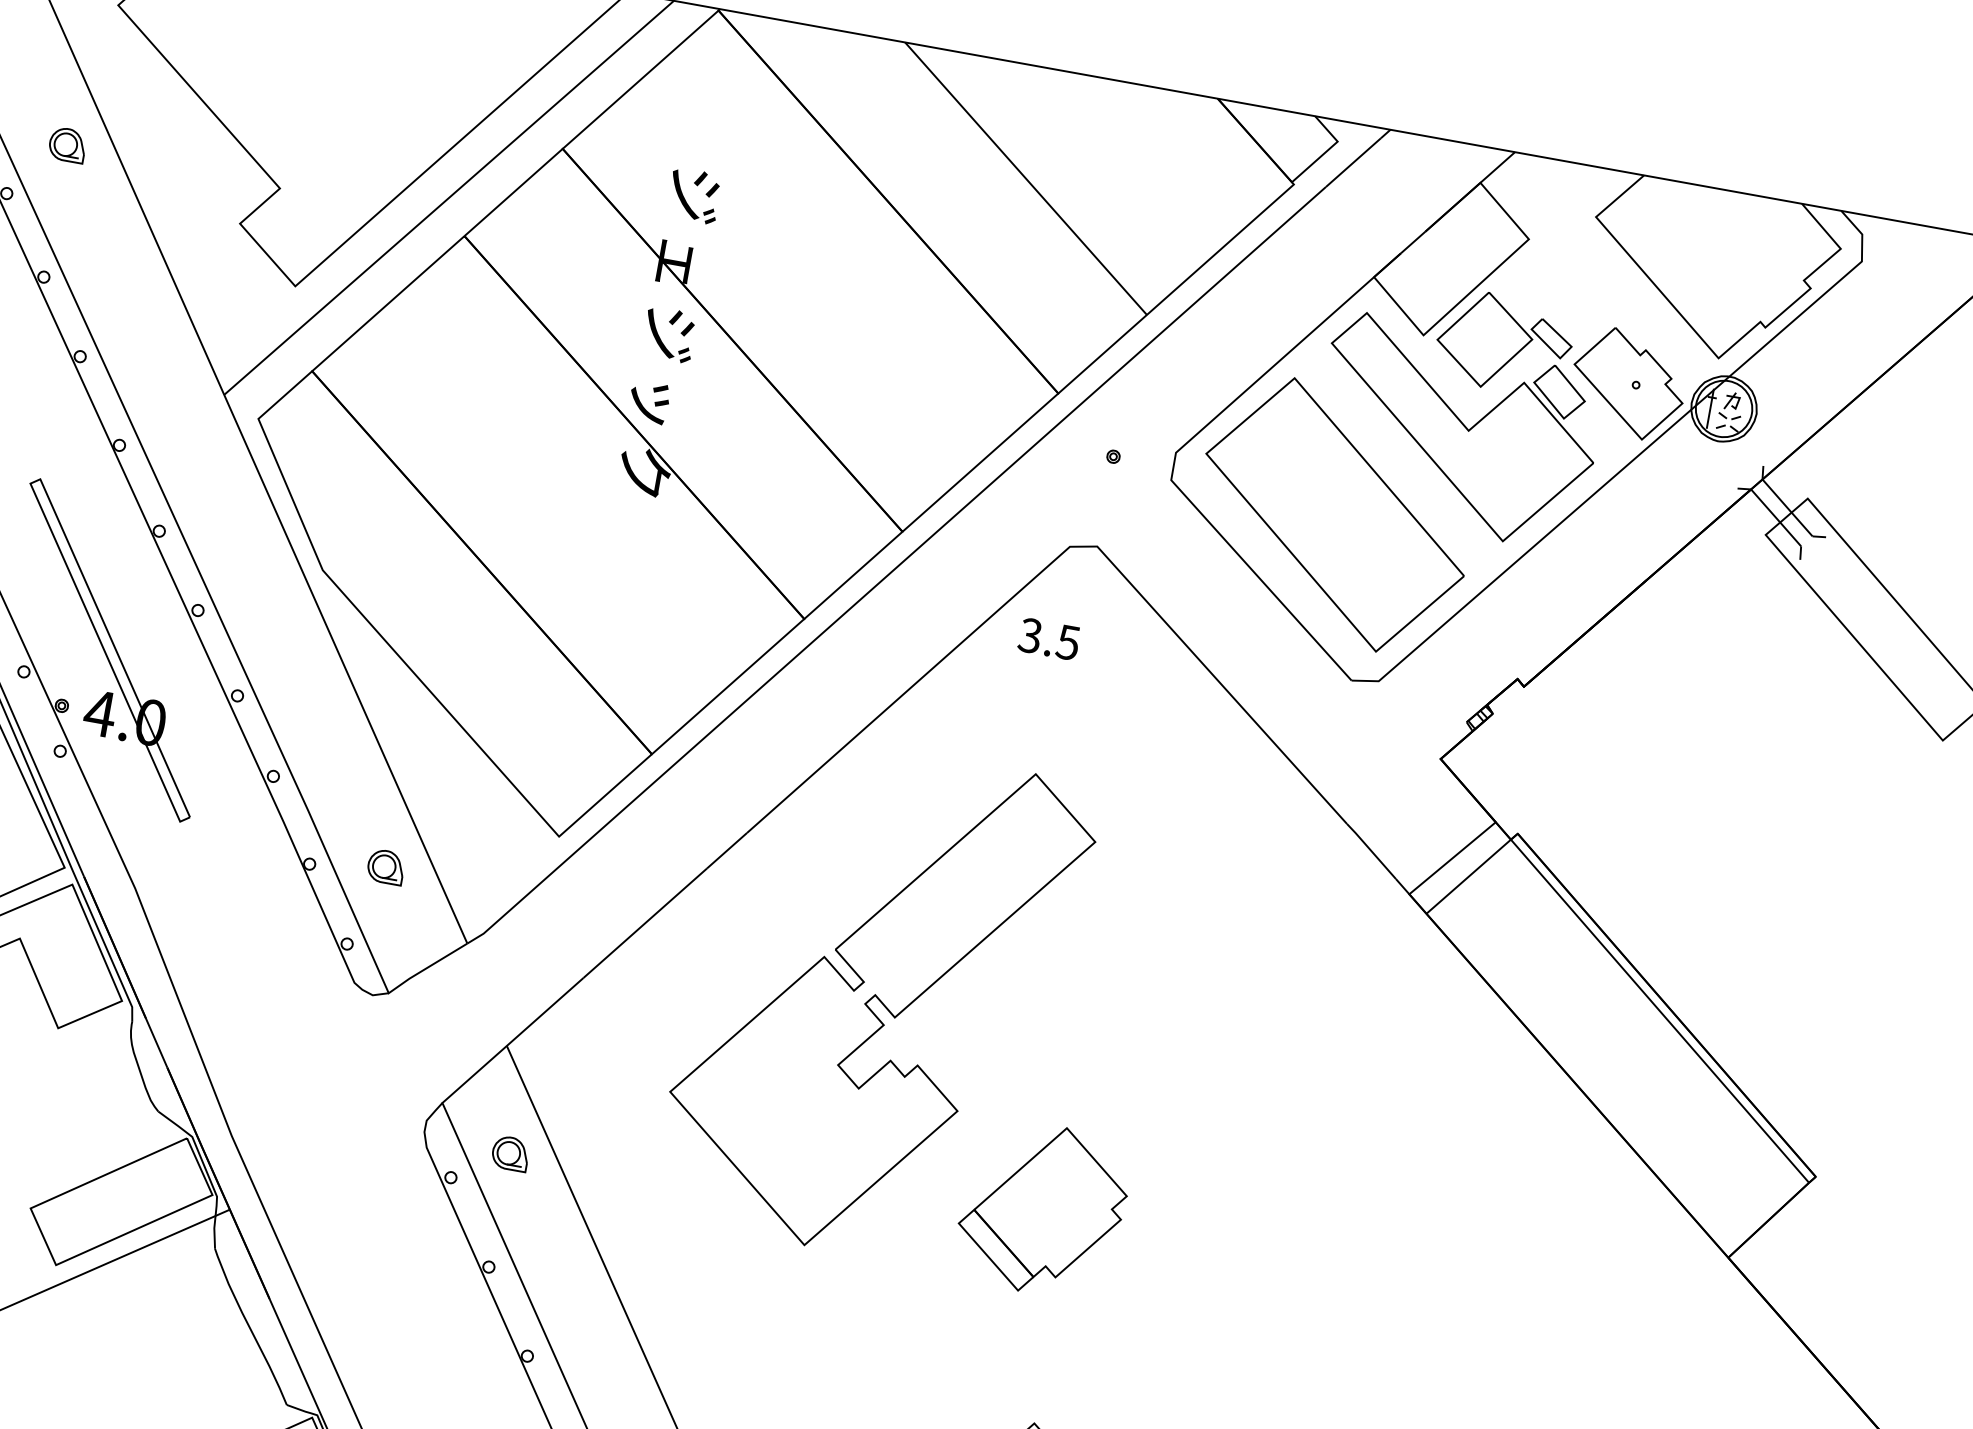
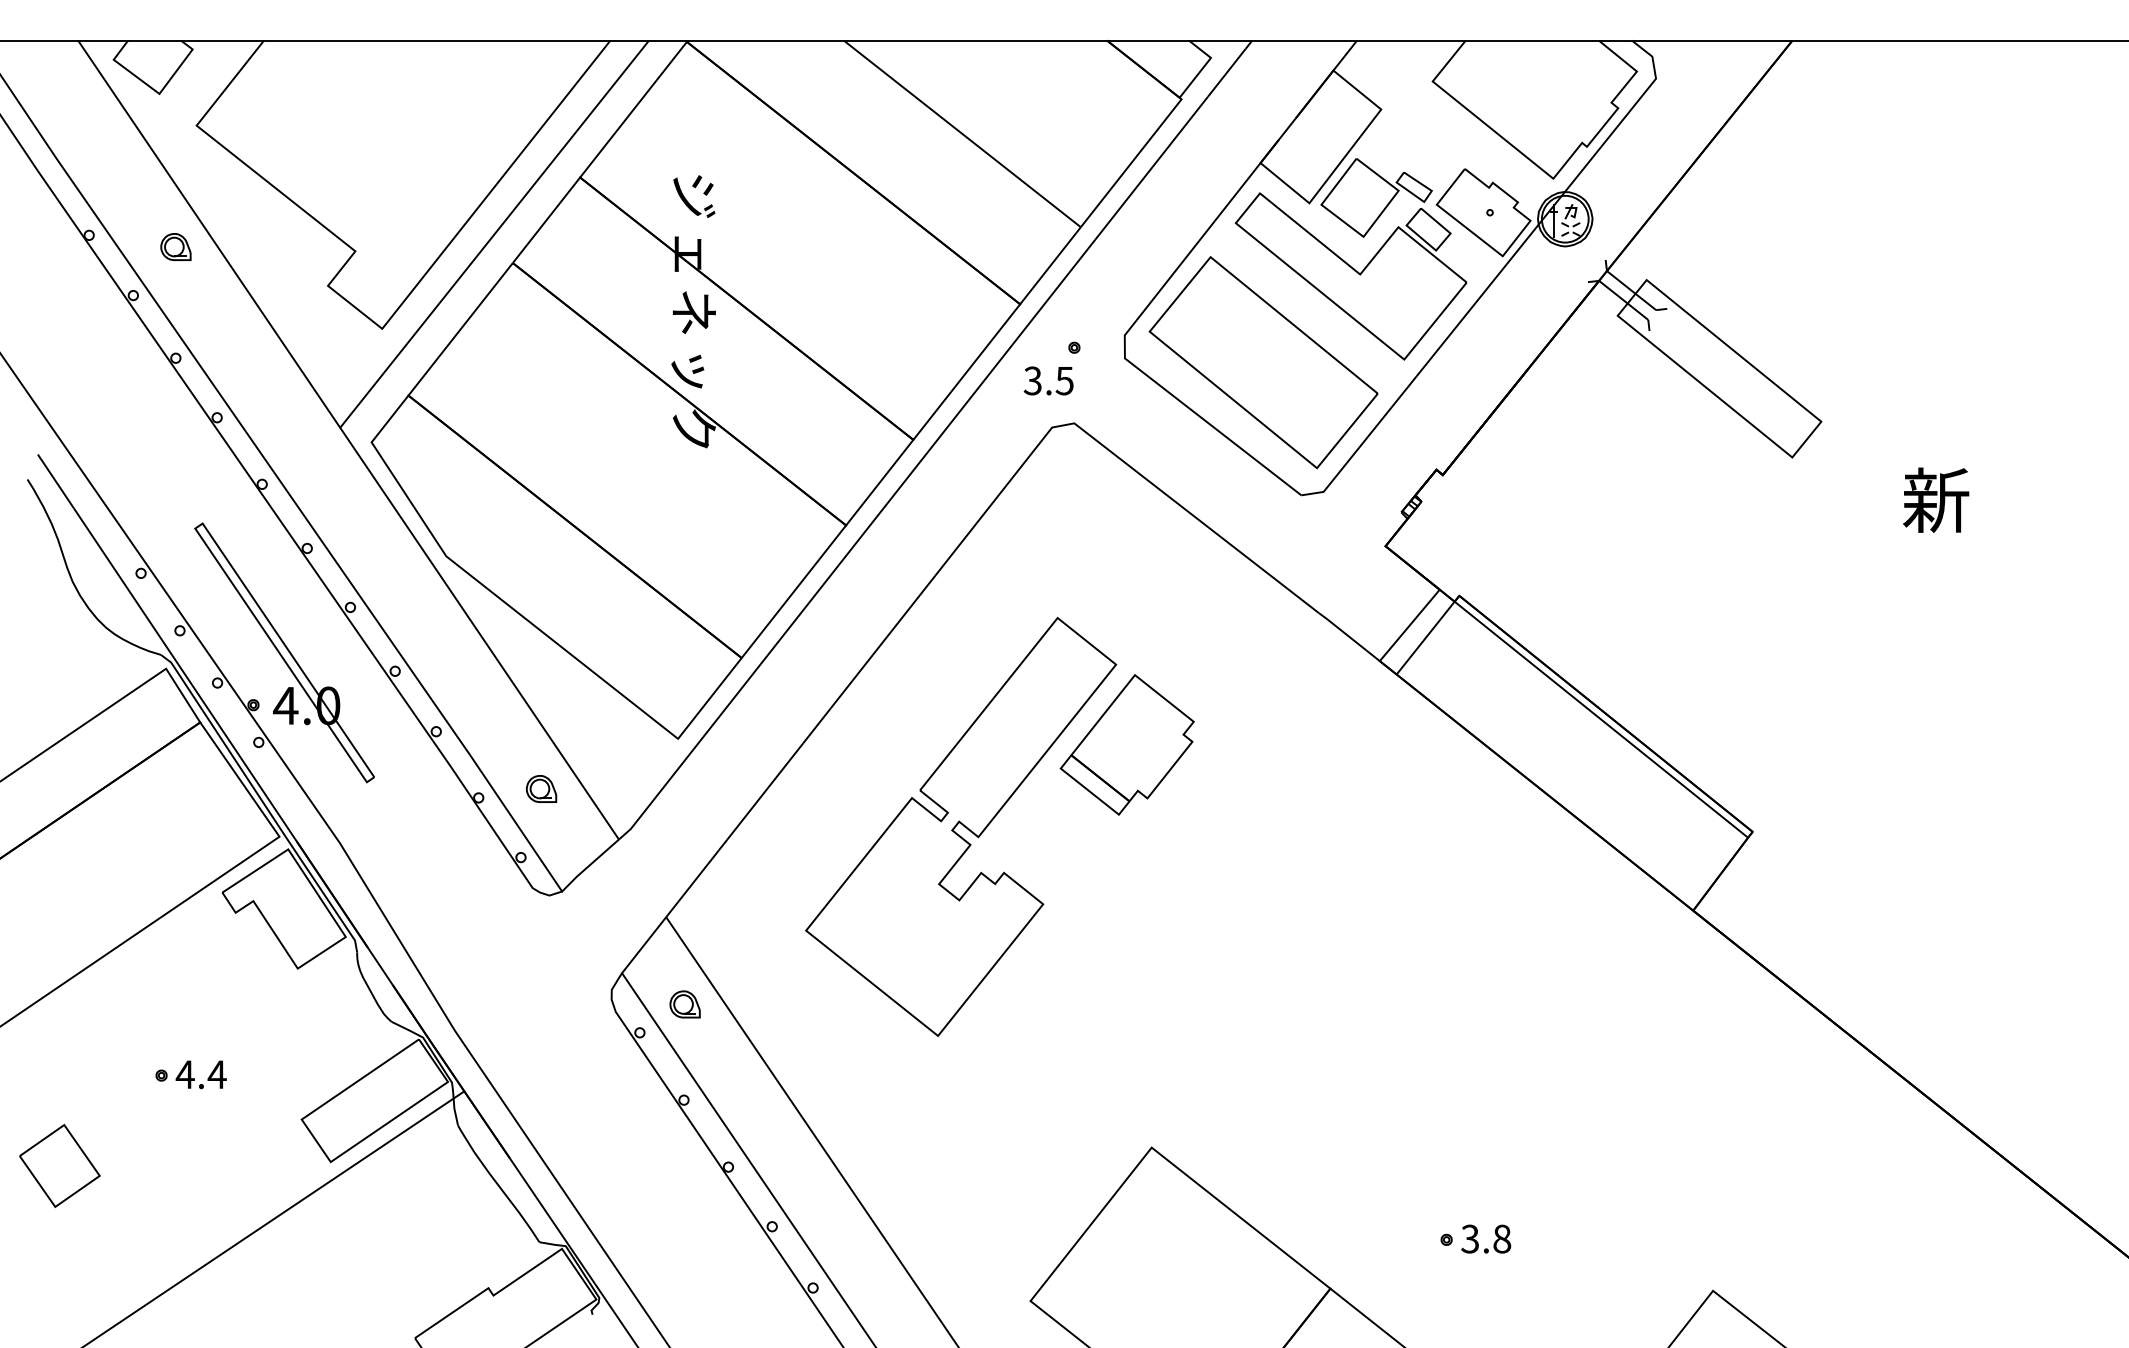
text: (668, 333) -> (693, 312), ジ -> ネ
text: (1049, 638) -> (1048, 380), moved
part: (1042, 1208) -> (1126, 744), moved

